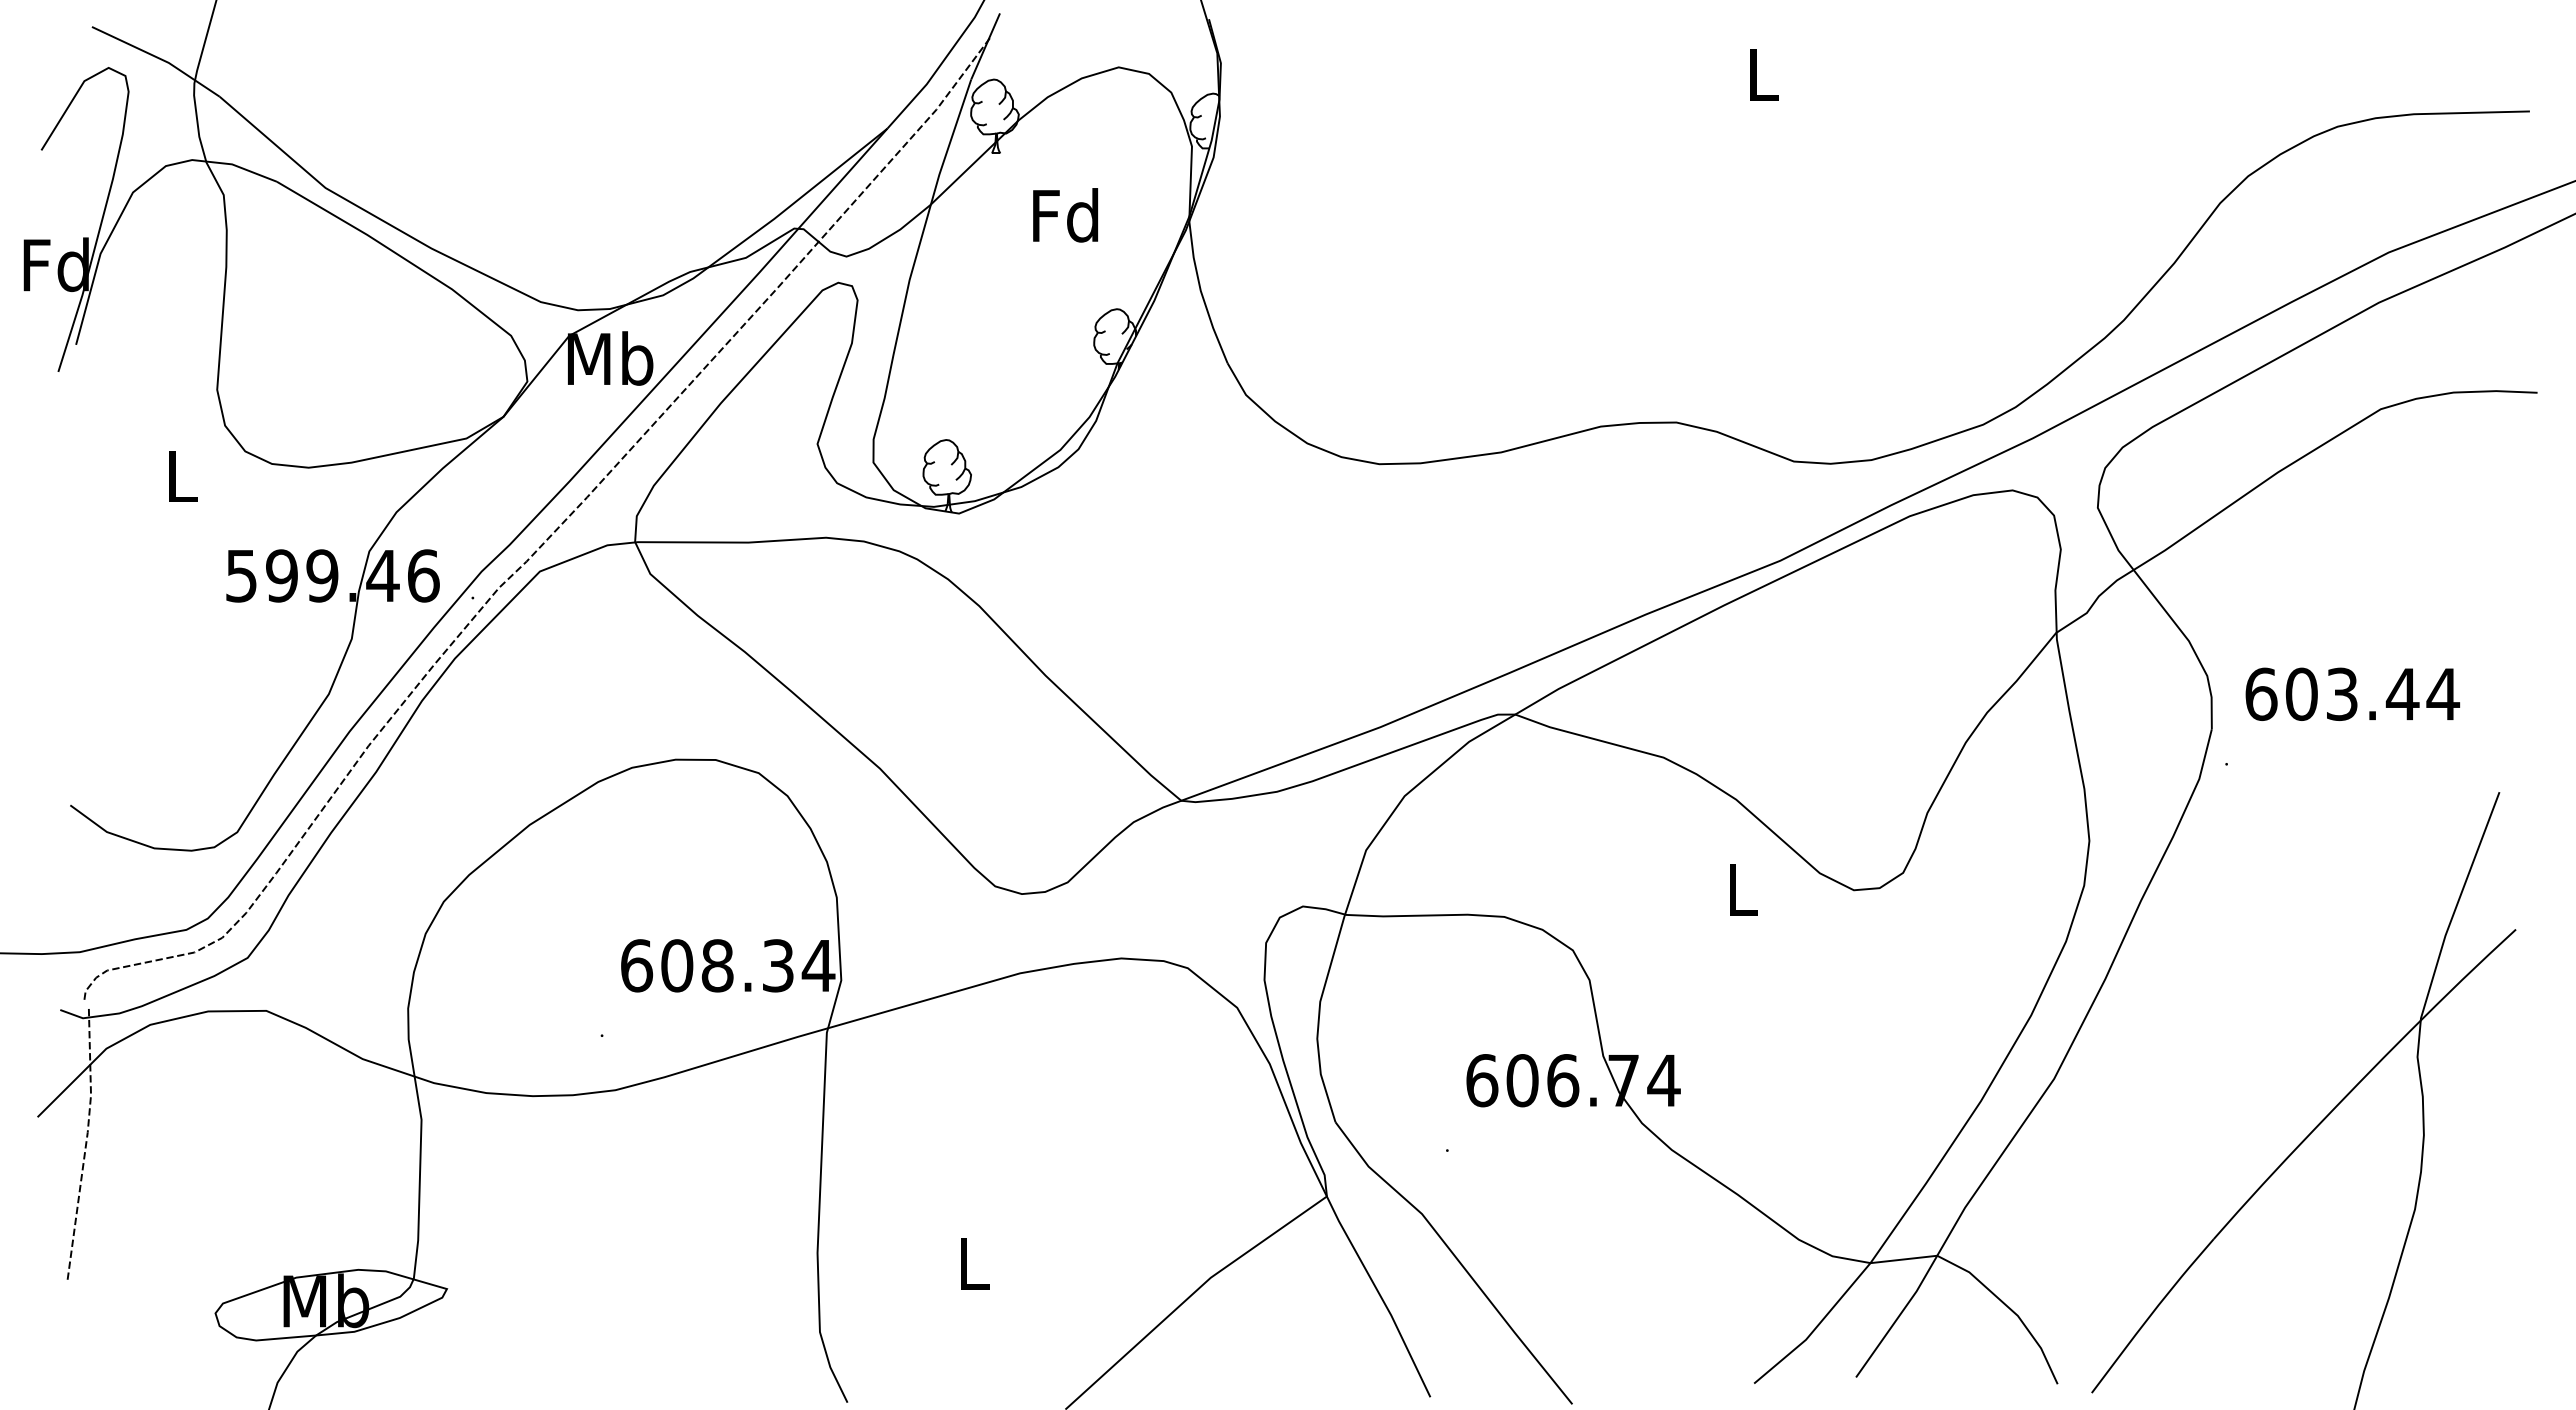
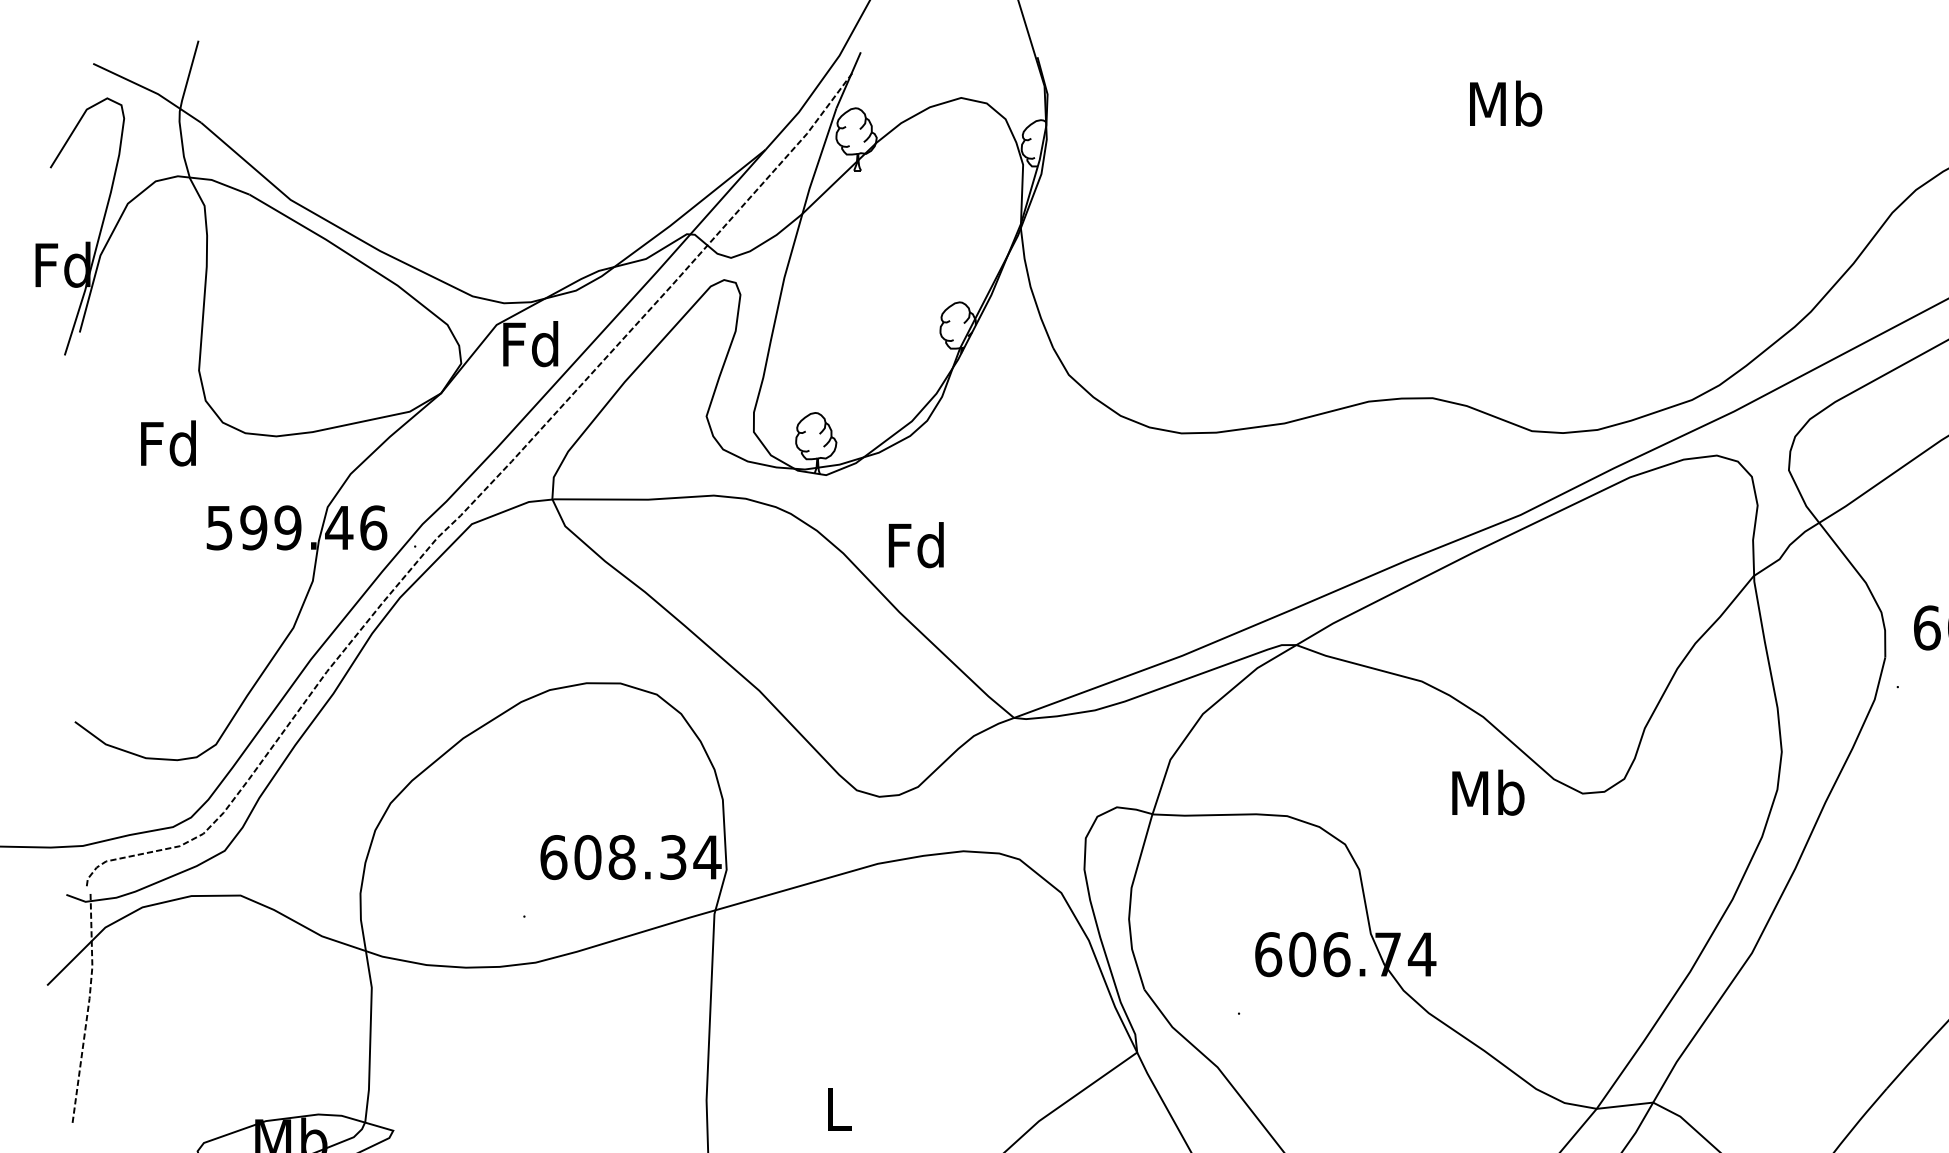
text: (1762, 73) -> (1505, 103), L -> Mb
text: (1065, 215) -> (916, 545), moved
text: (610, 358) -> (531, 344), Mb -> Fd
text: (180, 475) -> (168, 442), L -> Fd
text: (1742, 888) -> (1488, 792), L -> Mb

